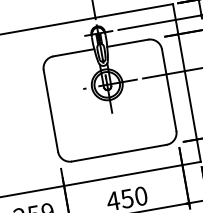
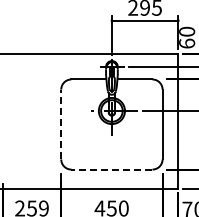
line: (51, 110) -> (61, 124), solid -> dashed
line: (118, 153) -> (111, 169), solid -> dashed

